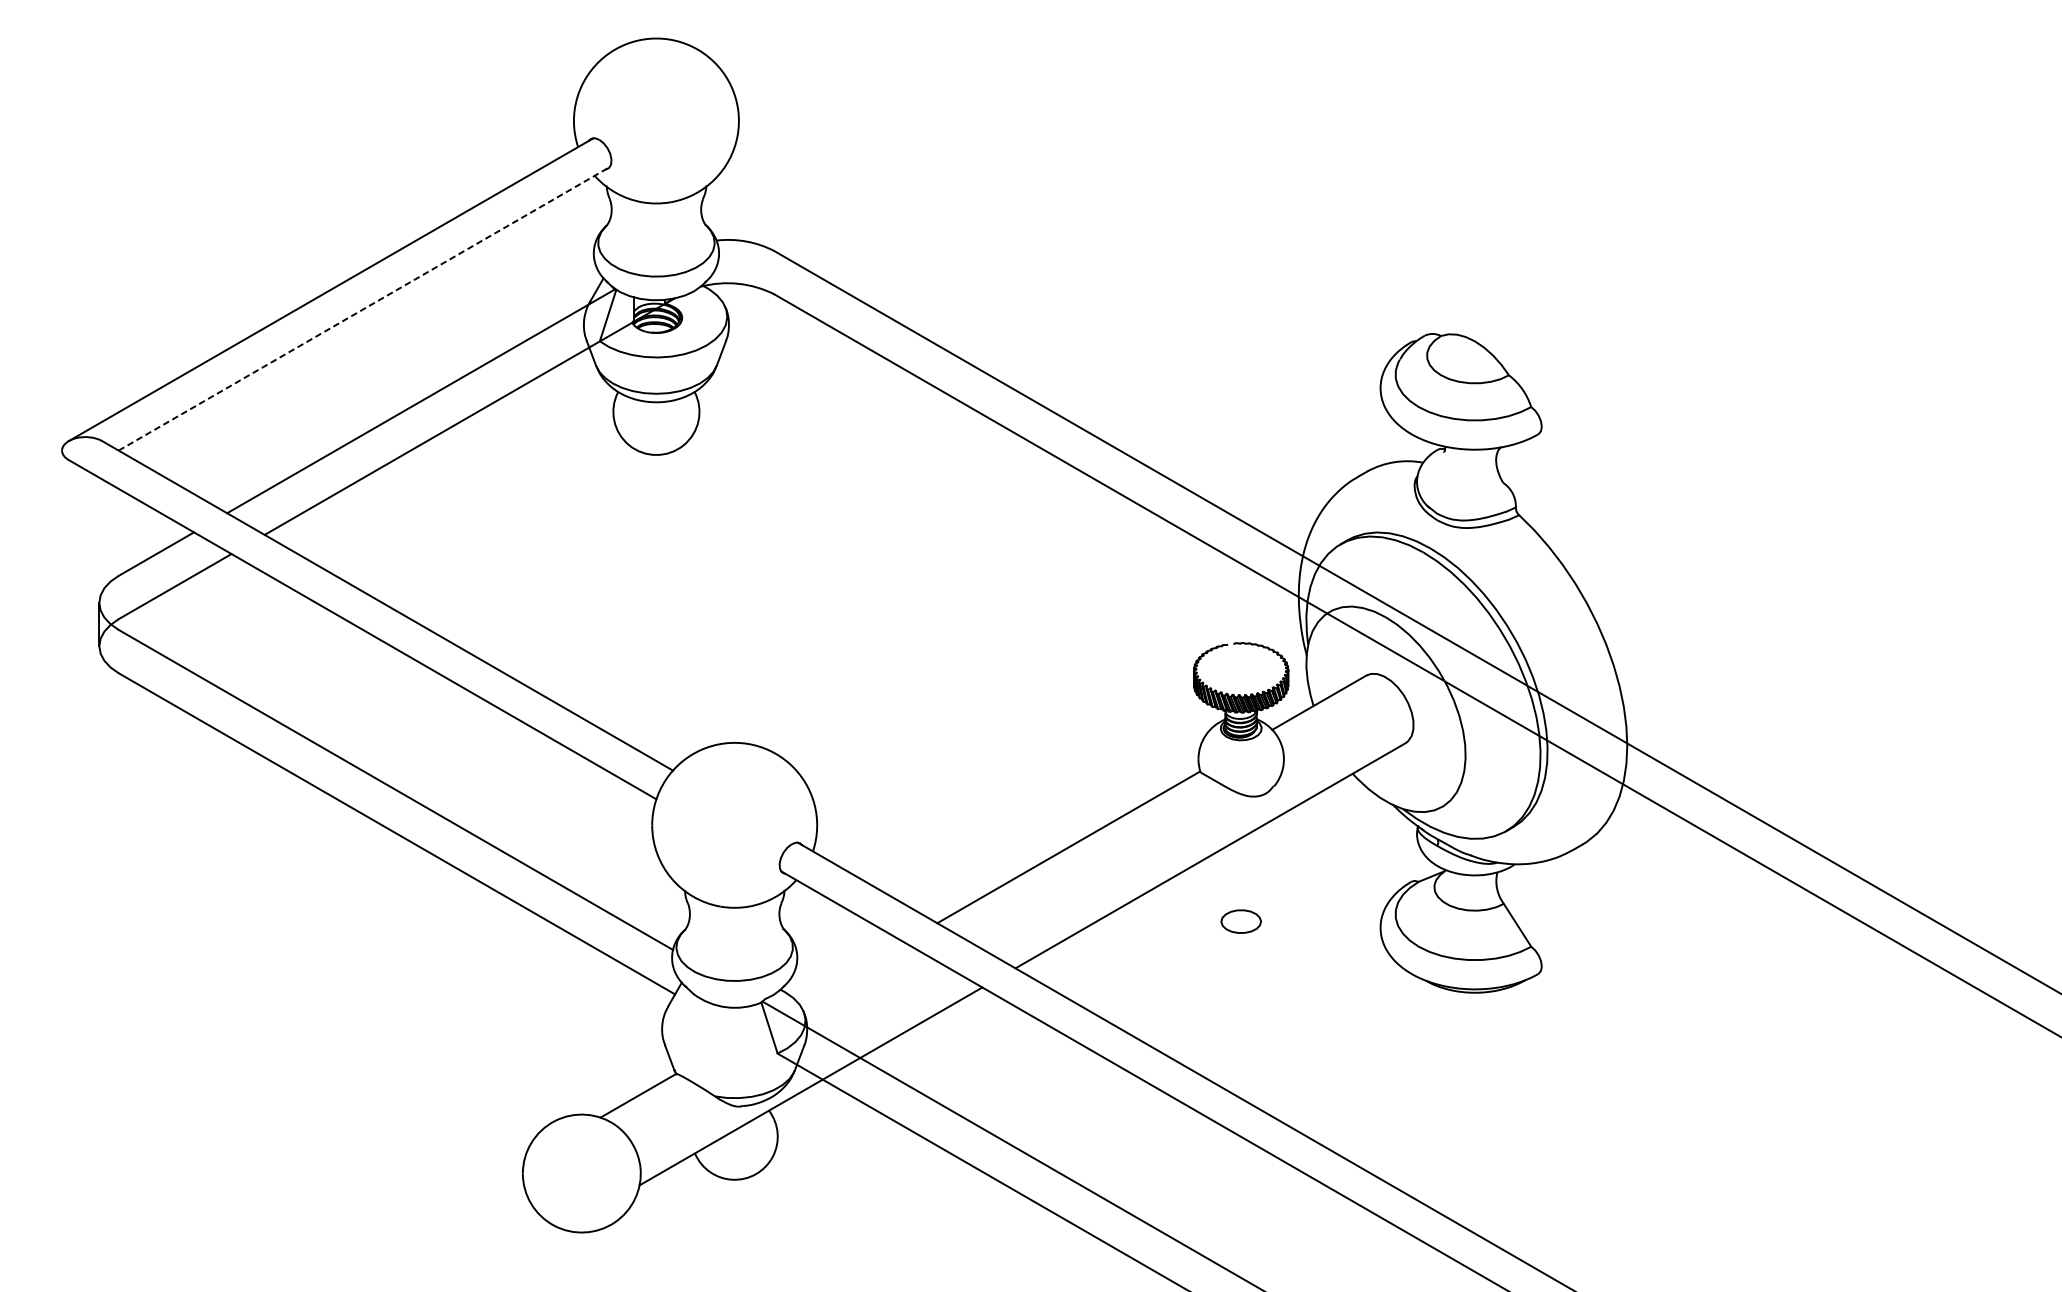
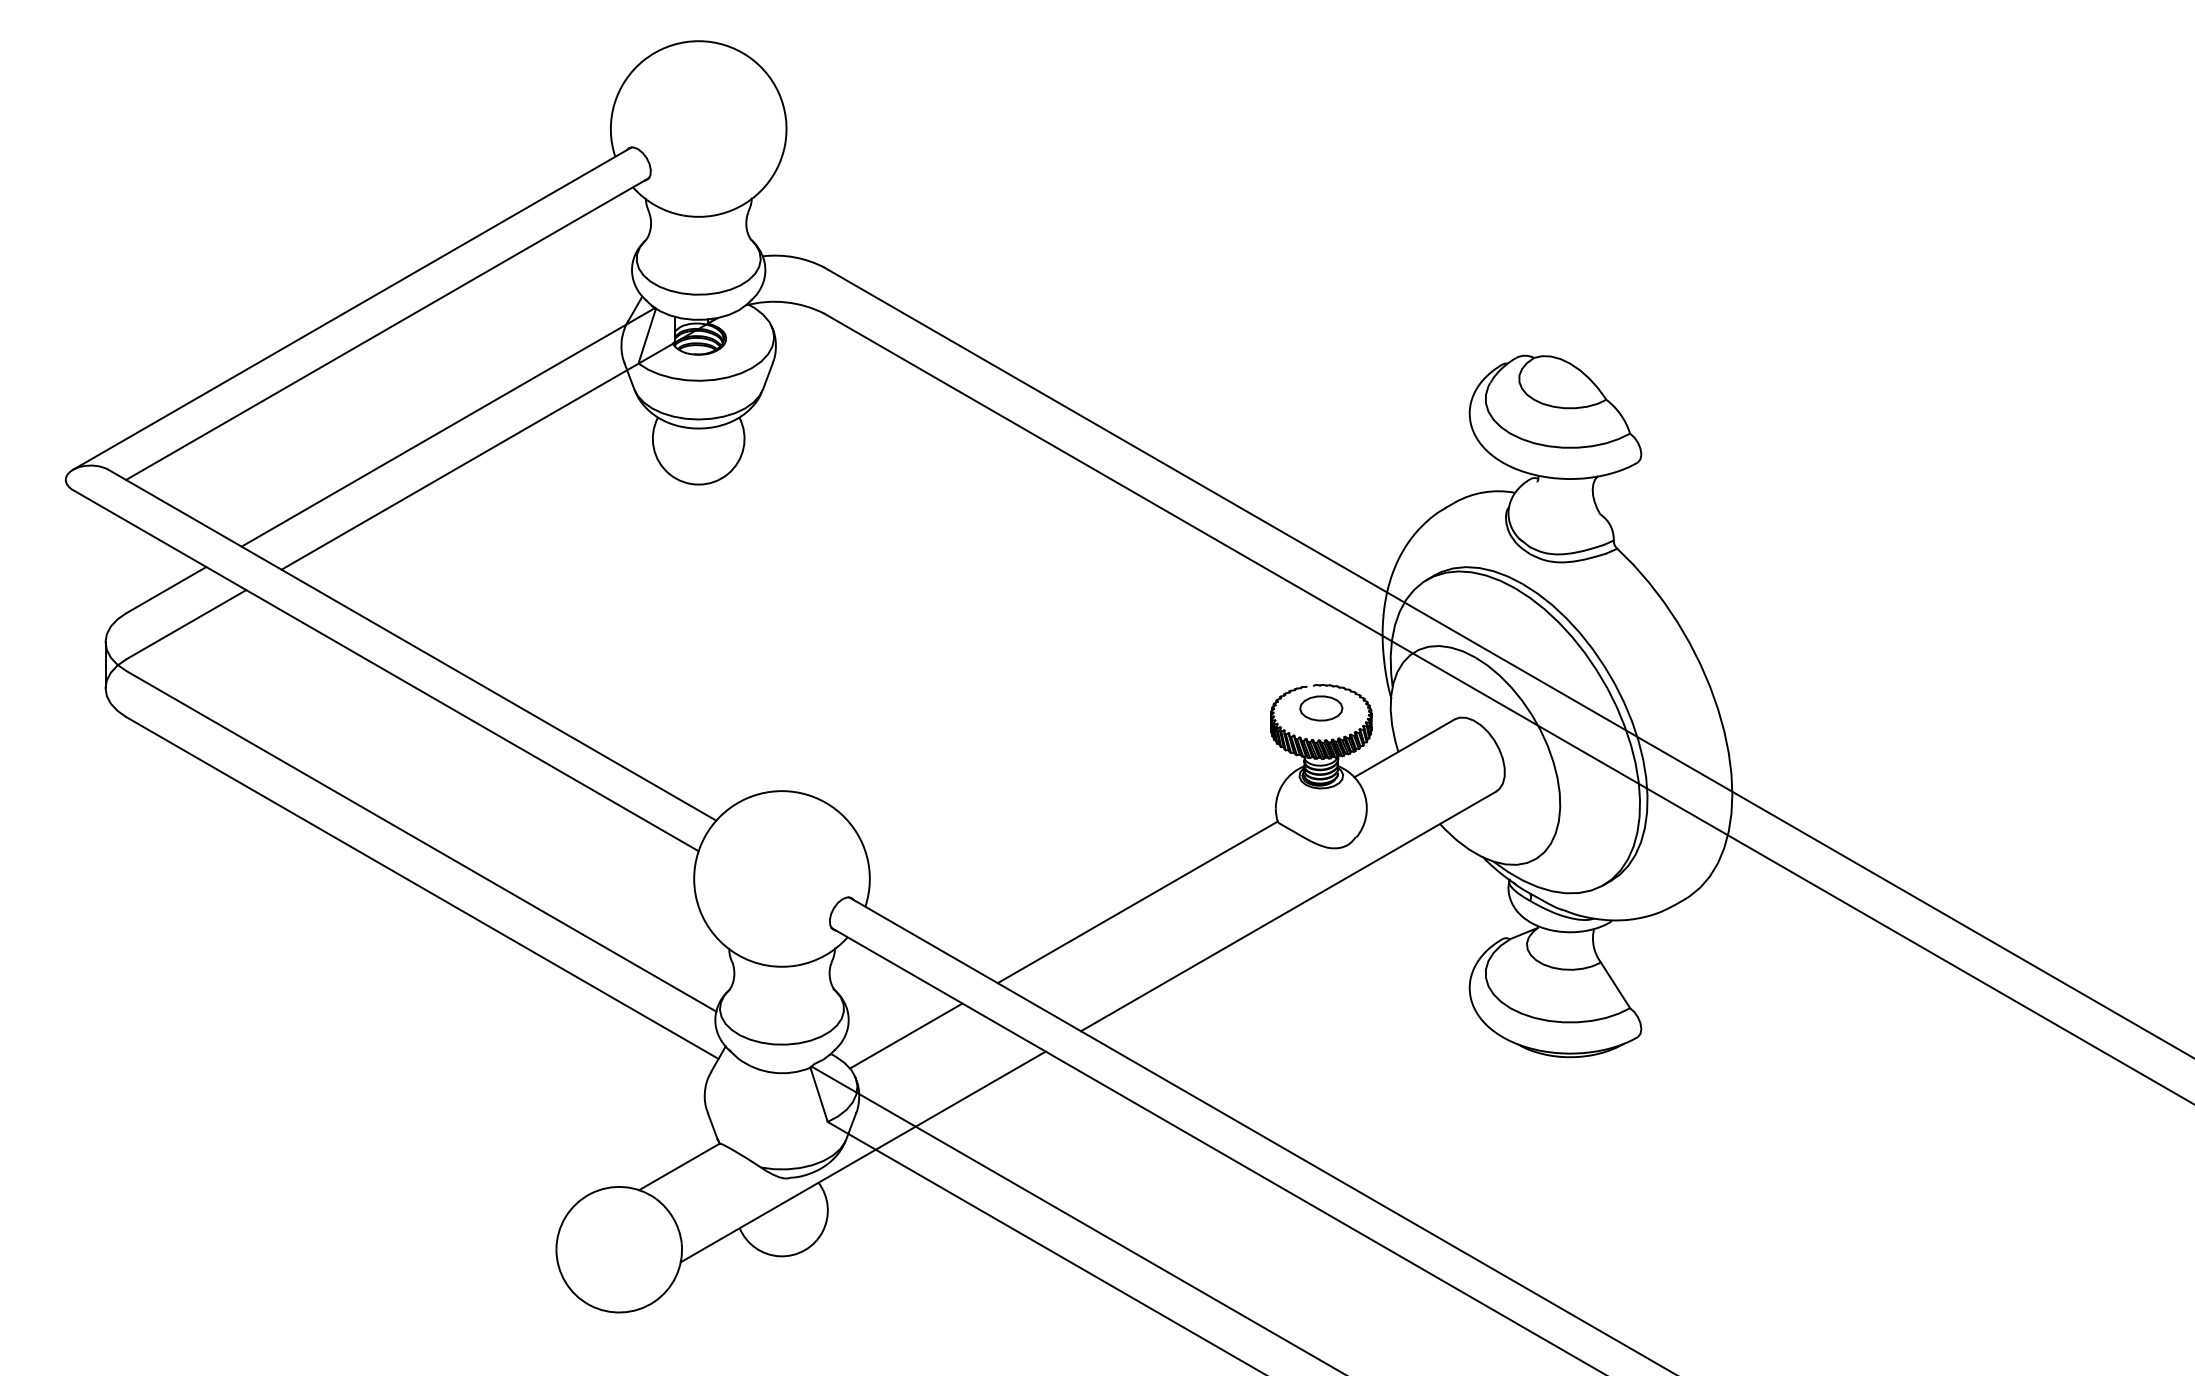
line: (365, 308) -> (388, 328), dashed -> solid
part: (1241, 921) -> (1321, 708), moved
line: (851, 972) -> (906, 1035), added

